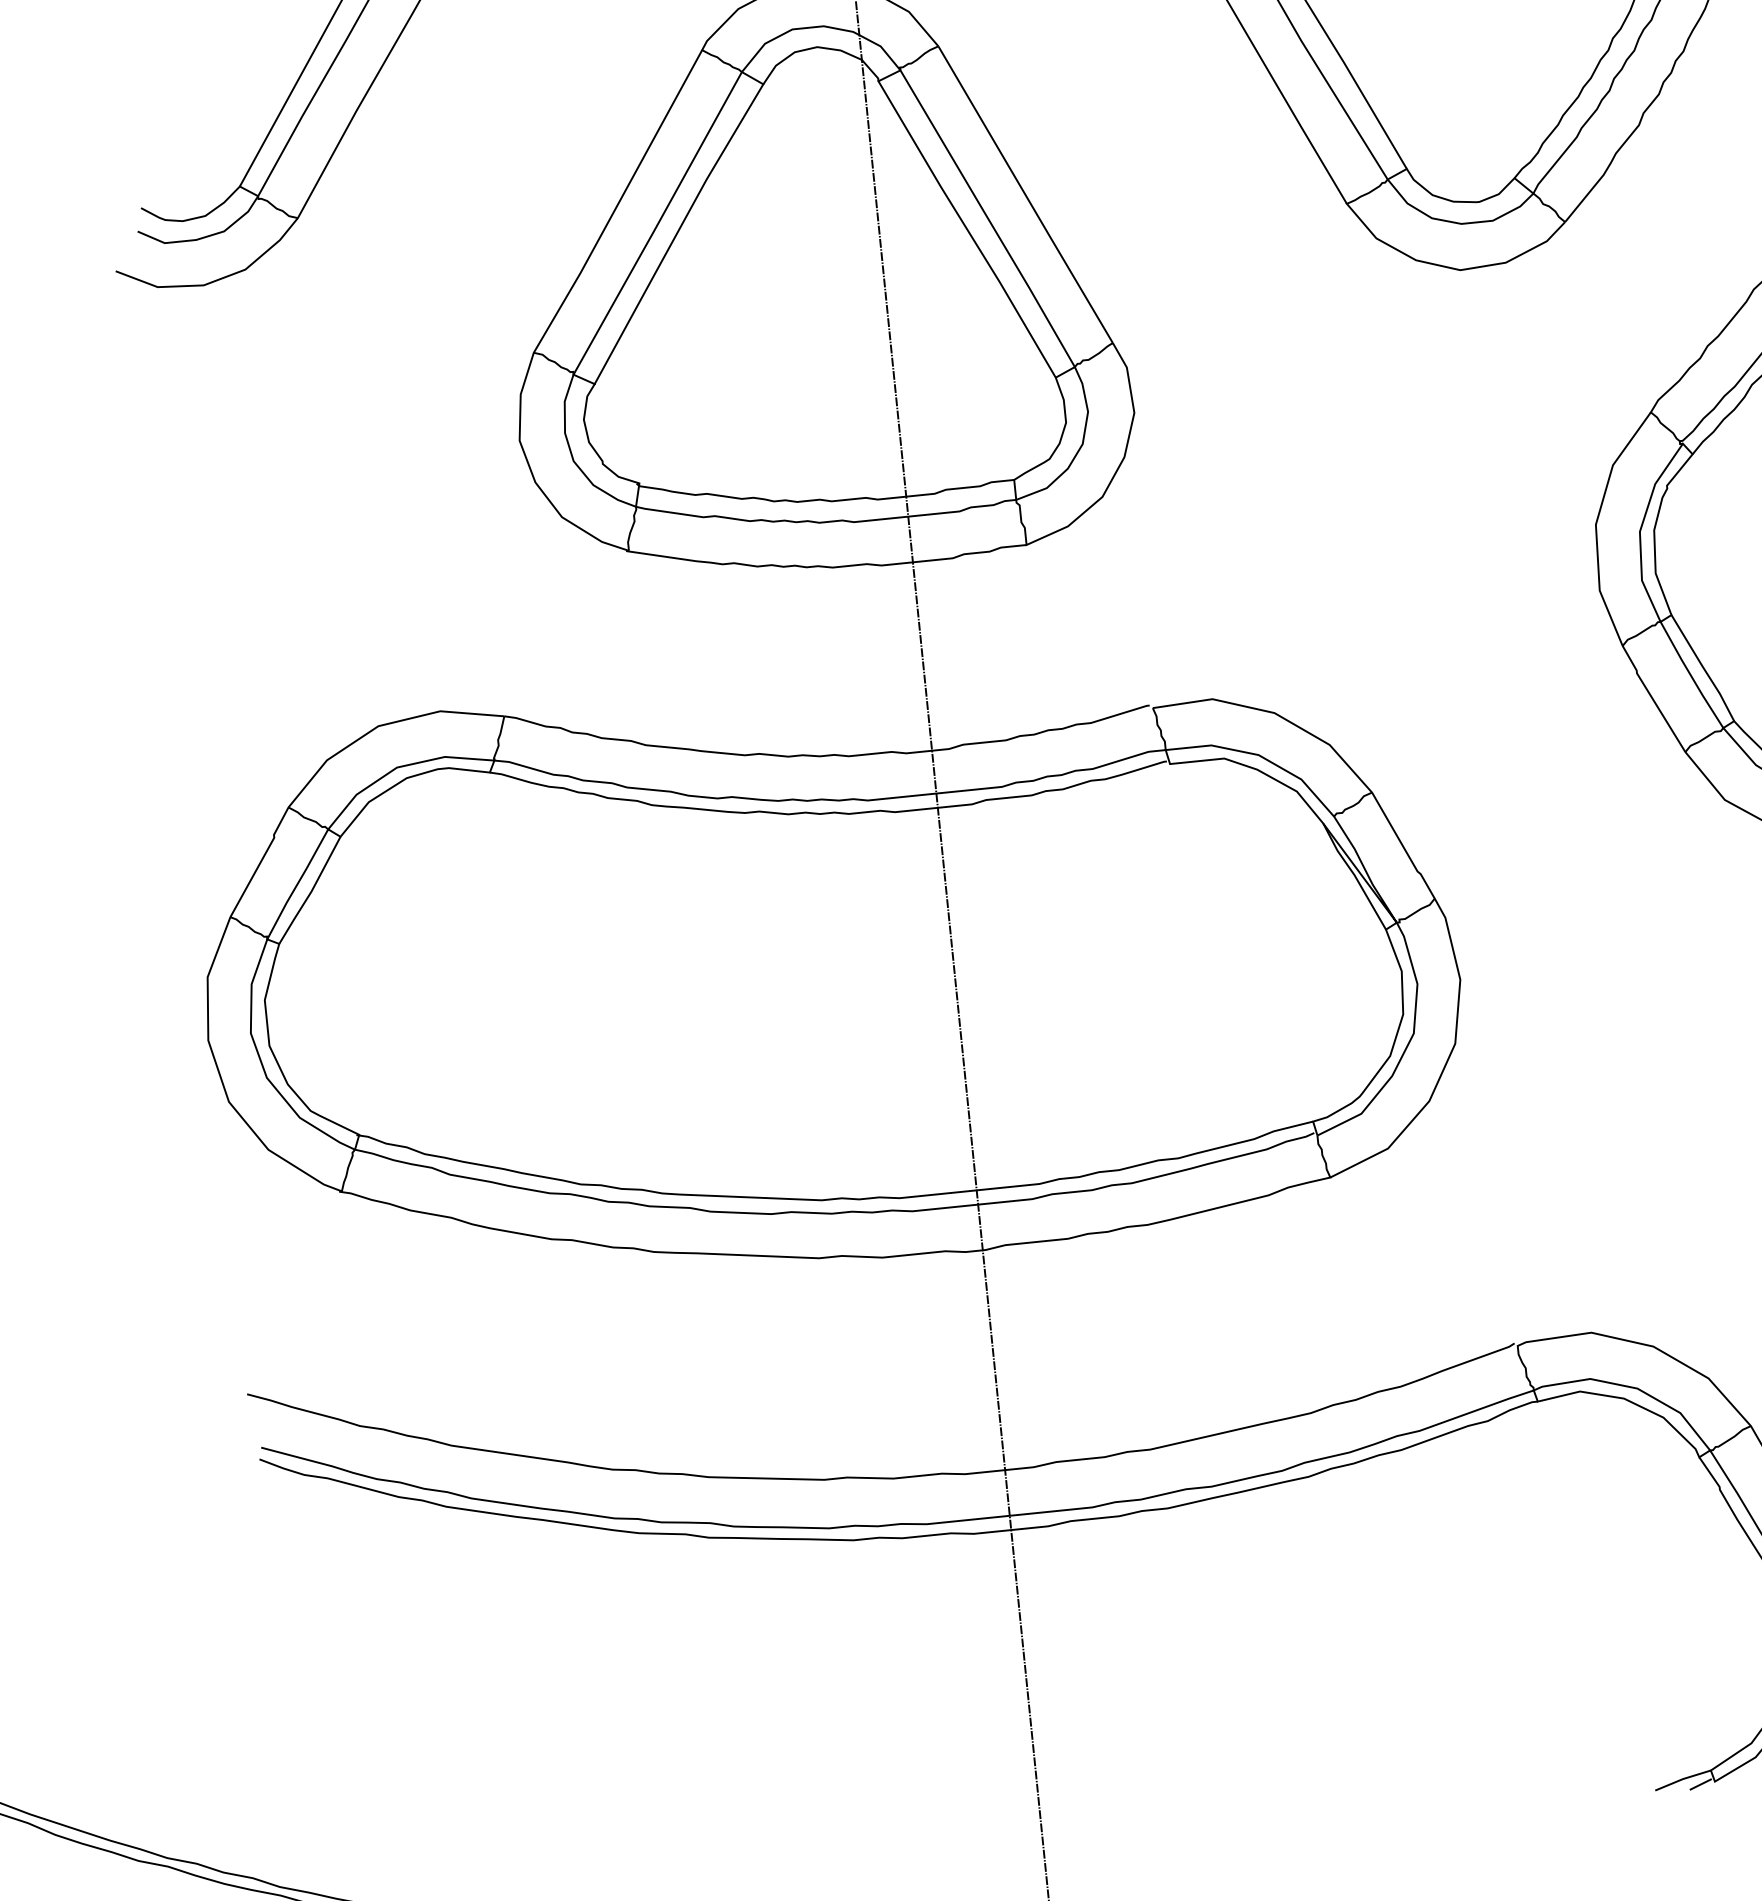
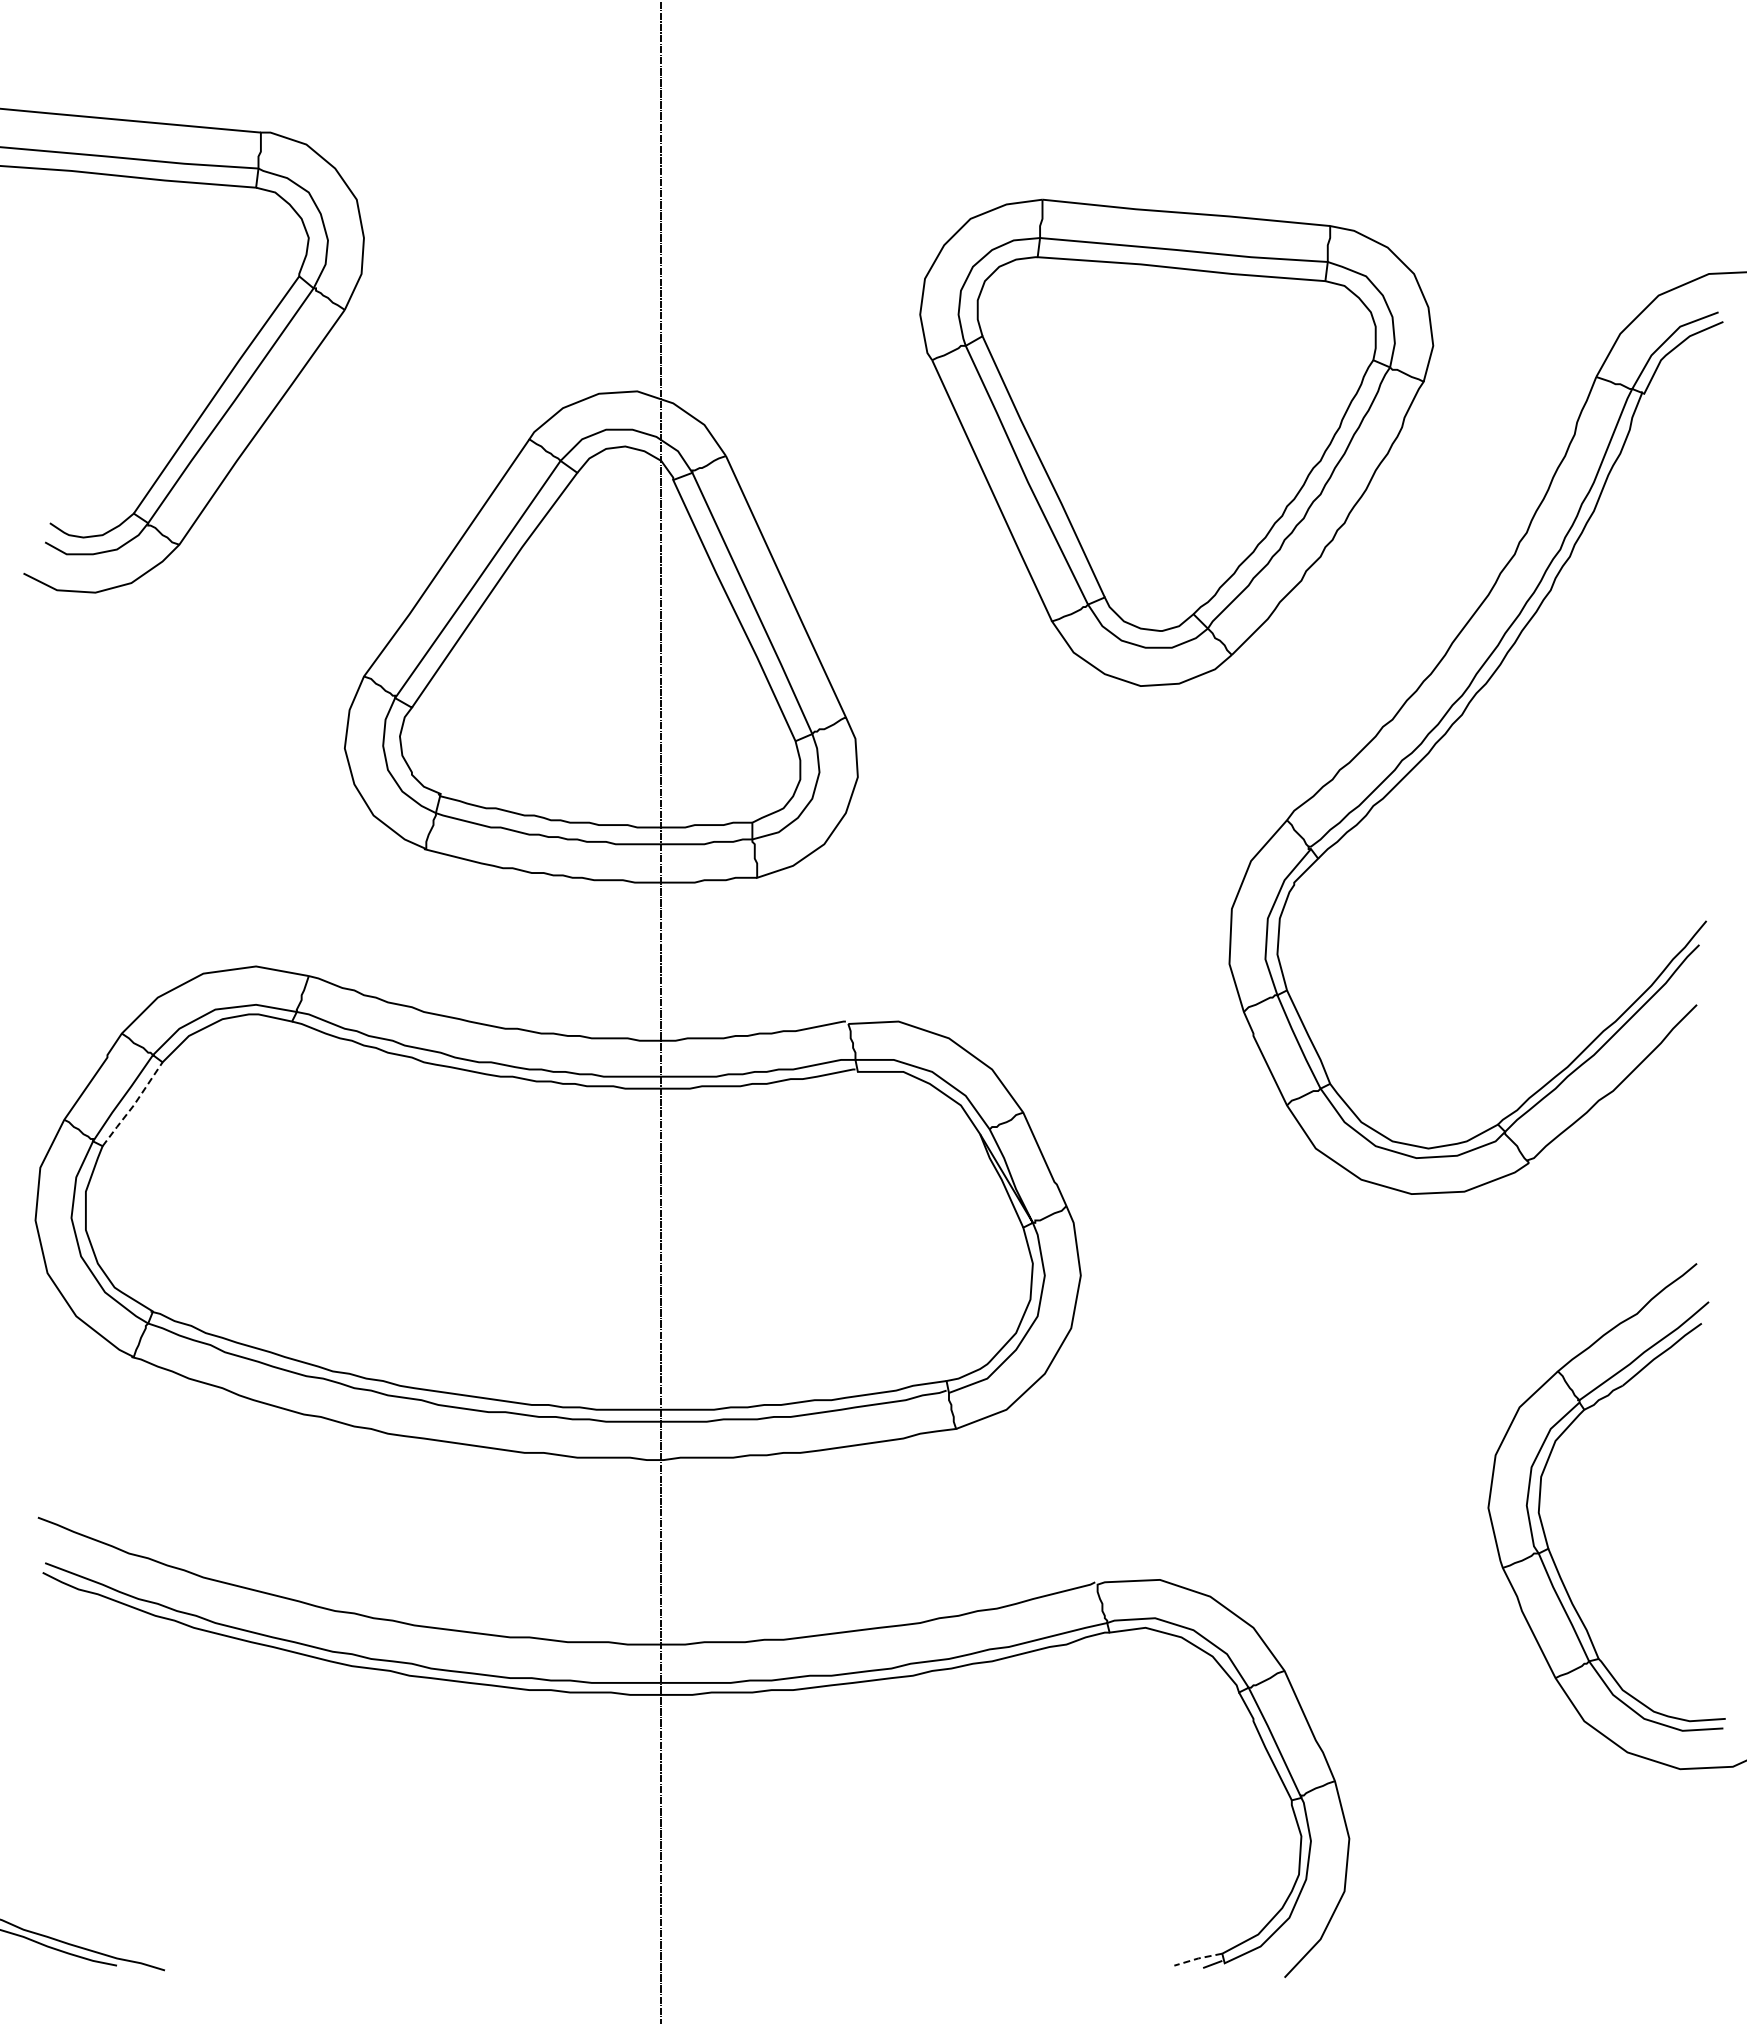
line: (311, 891) -> (133, 1105), solid -> dashed
line: (1683, 1779) -> (1198, 1958), solid -> dashed

